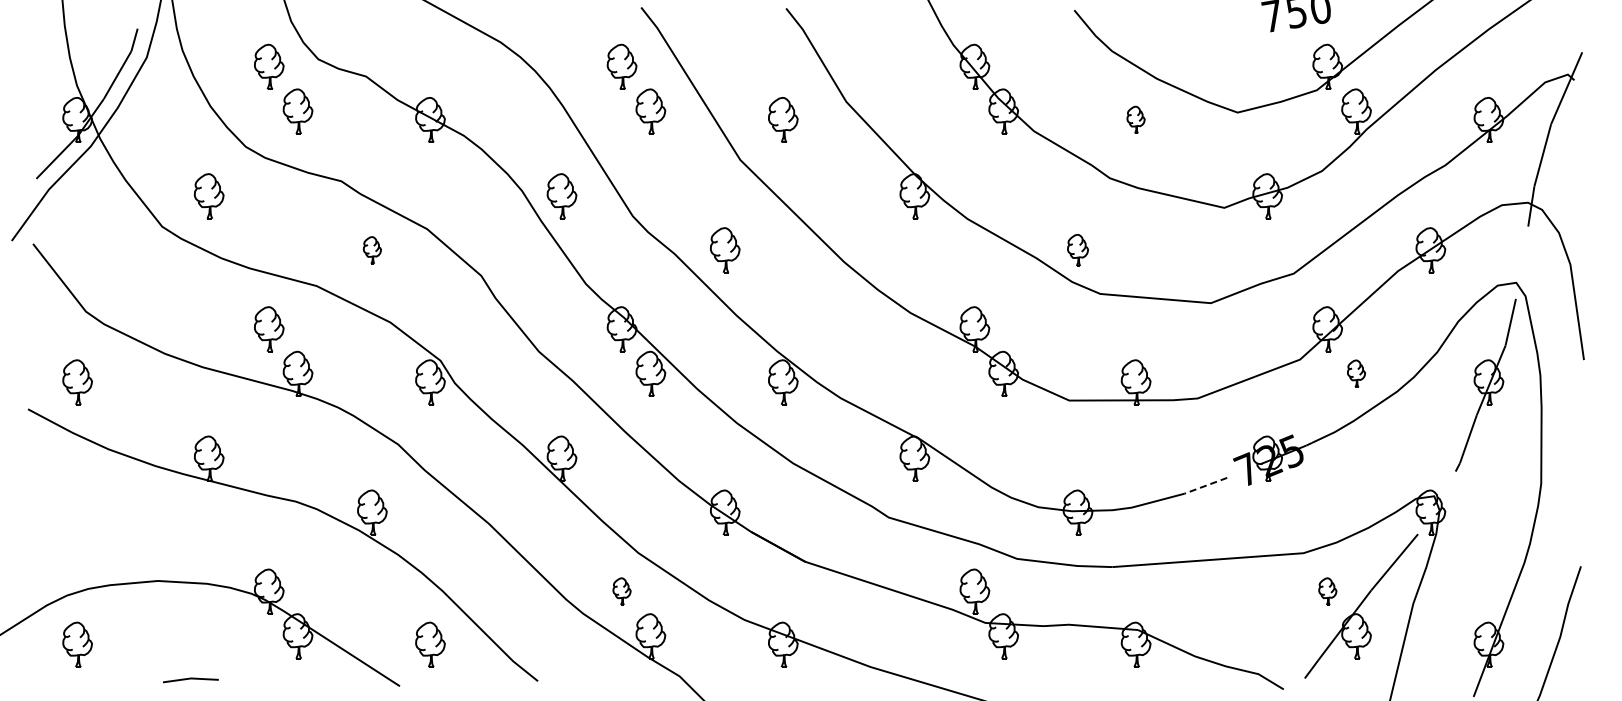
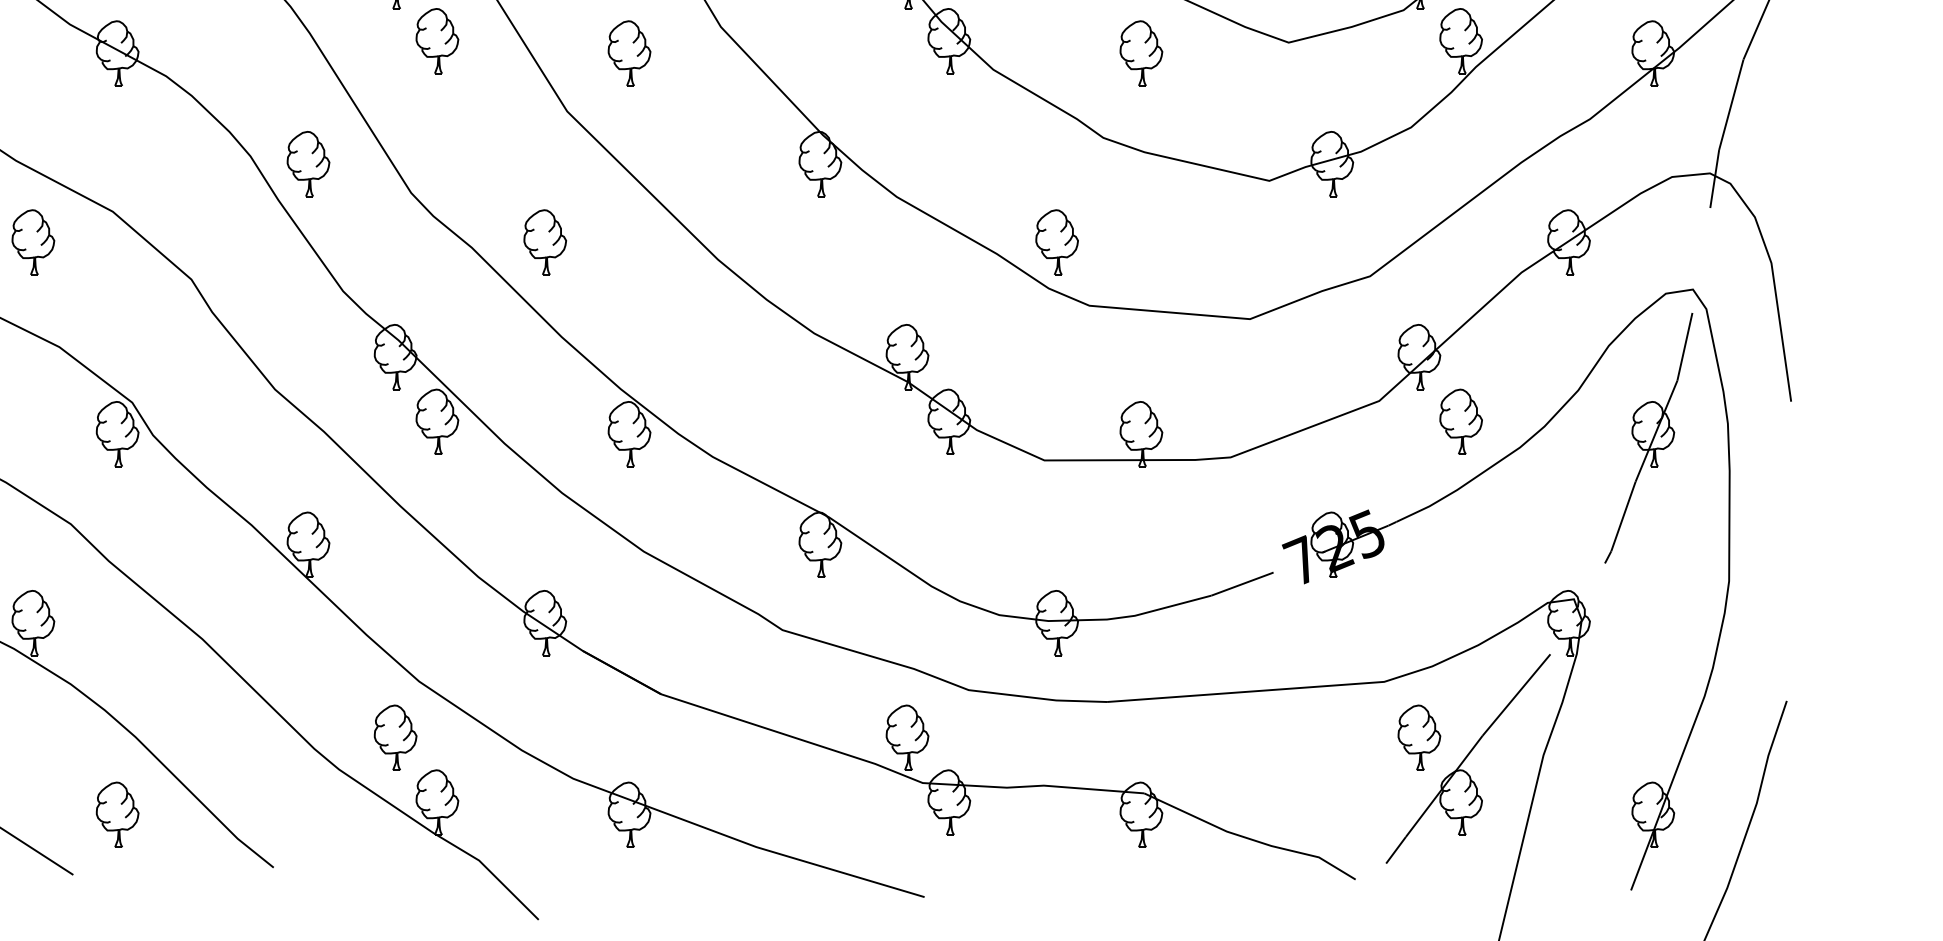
part: (1135, 119) -> (1140, 52), size x1.67
part: (372, 250) -> (33, 242), size x1.67
part: (1077, 250) -> (1056, 242), size x1.43
part: (1356, 373) -> (1461, 421), size x1.67
line: (1206, 485) -> (1243, 583), dashed -> solid
part: (621, 591) -> (394, 737), size x1.67
part: (1327, 591) -> (1419, 737), size x1.67

